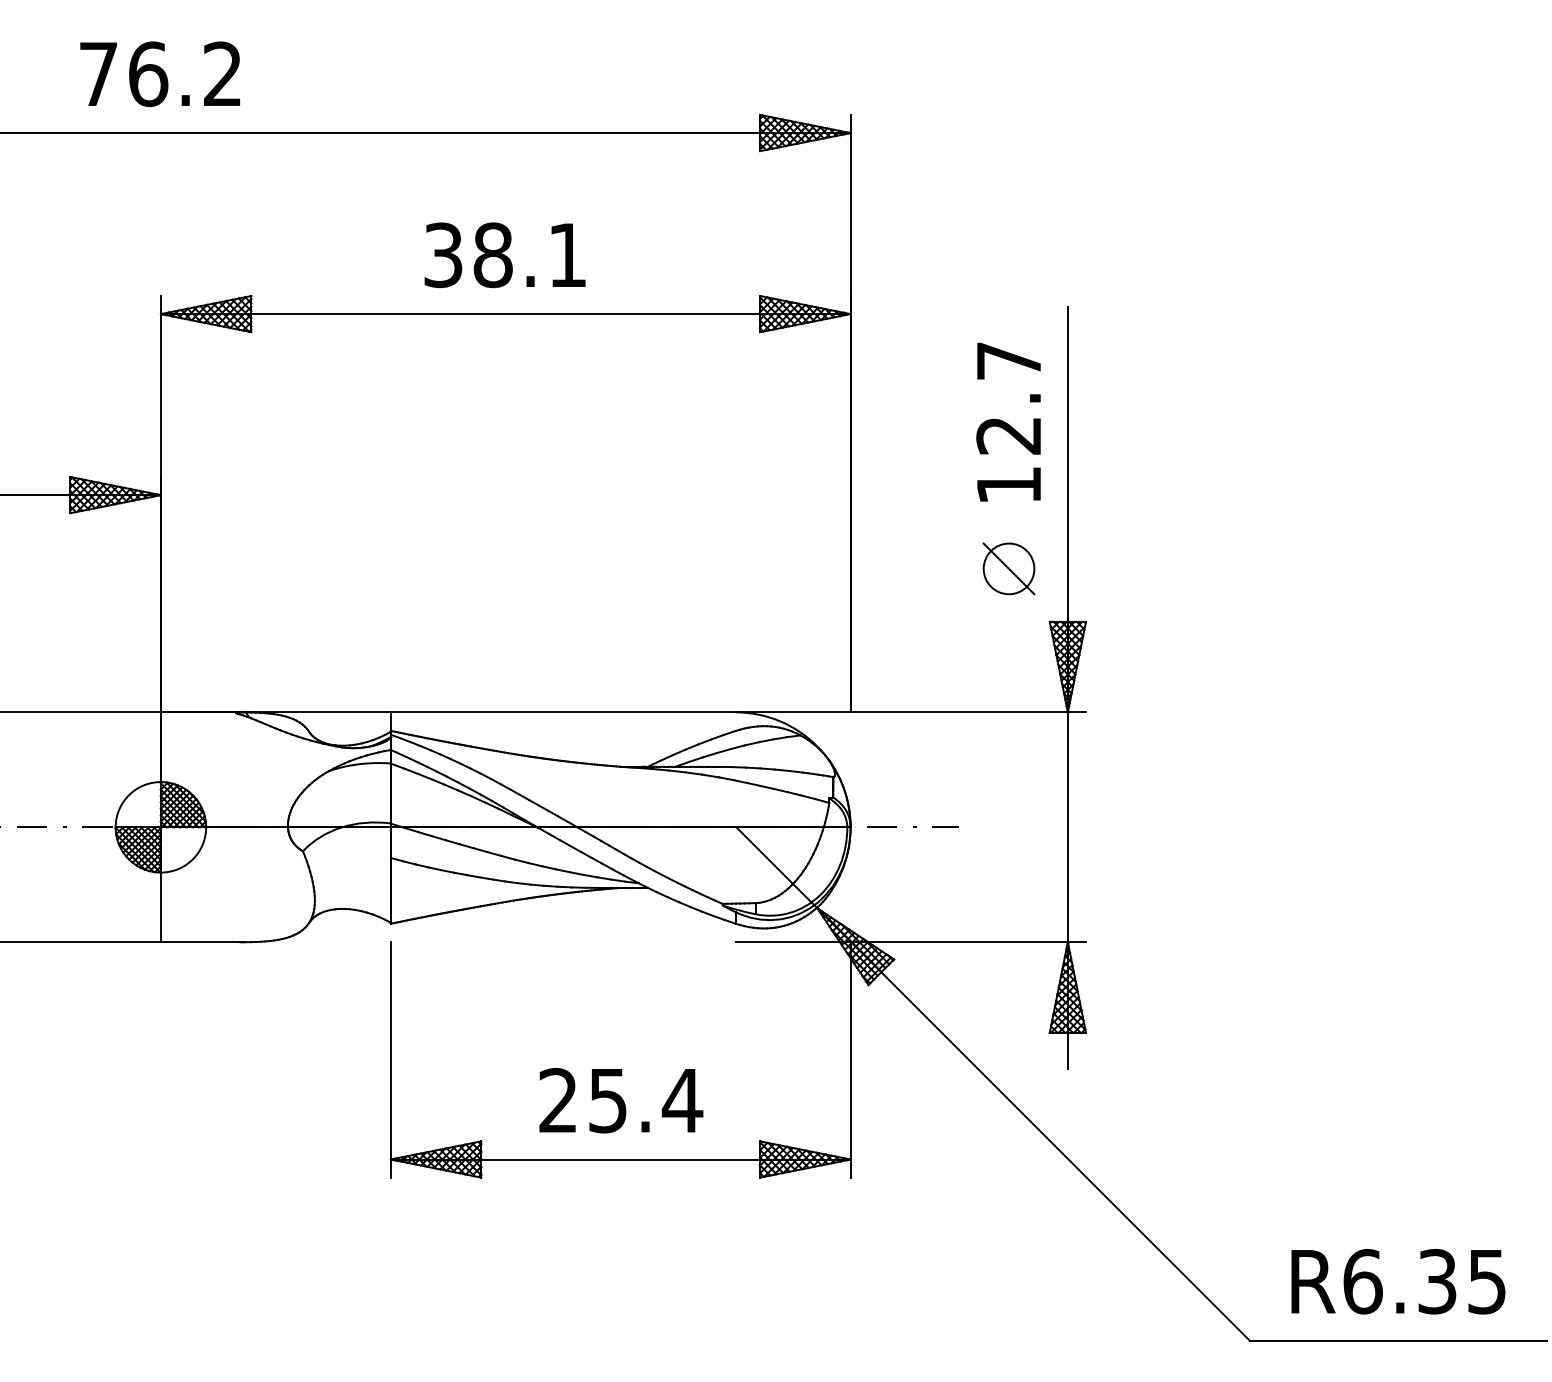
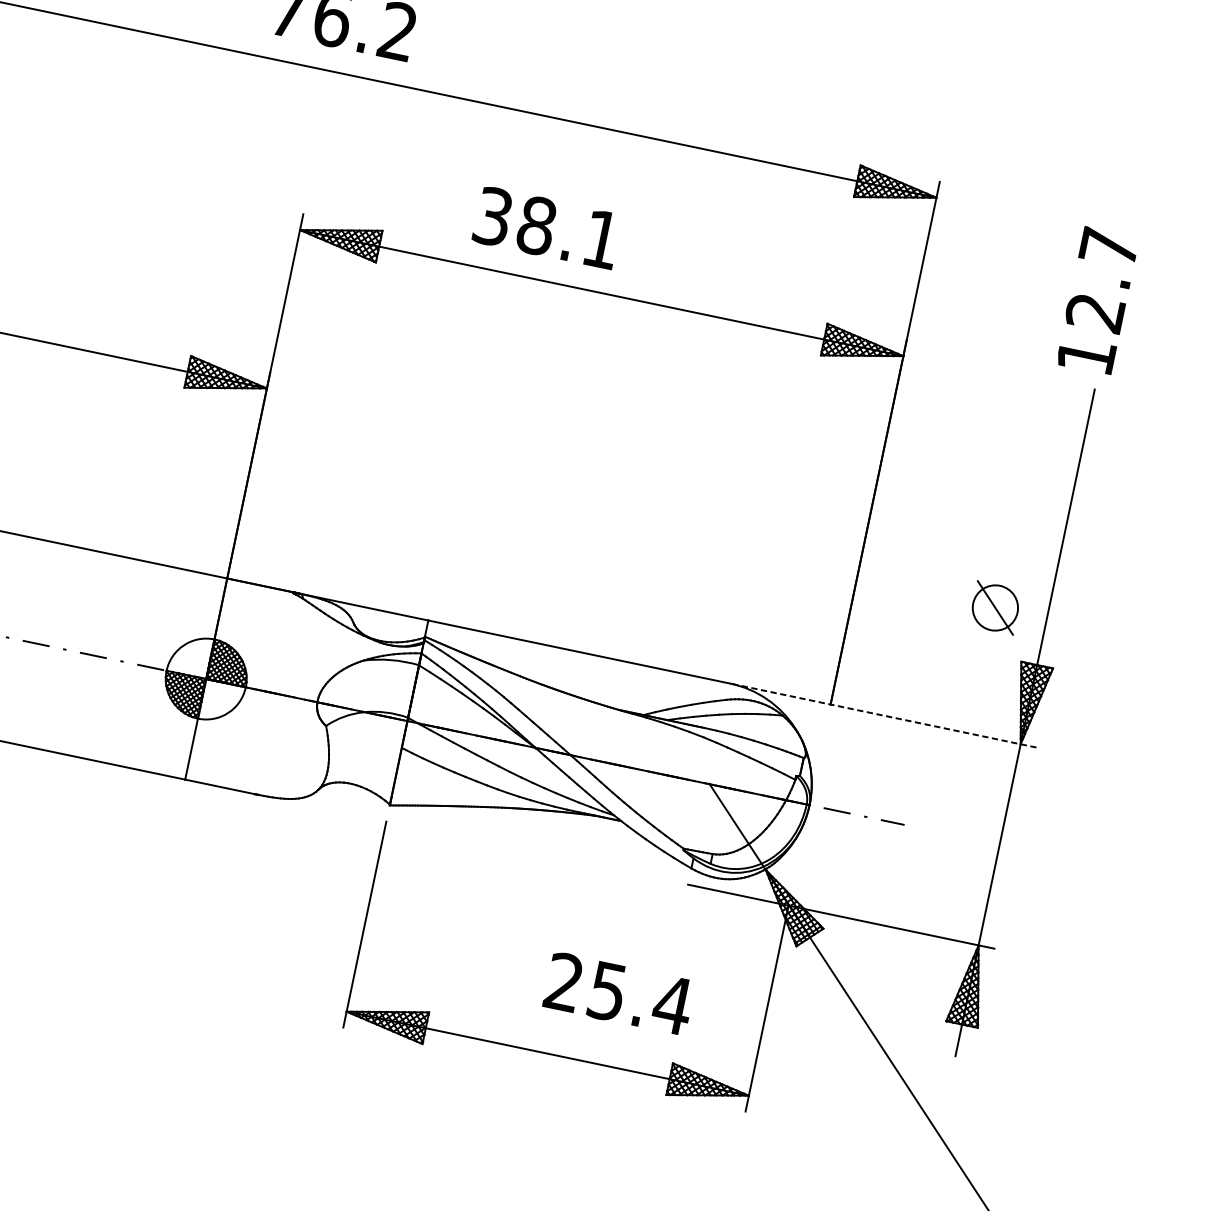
text: (504, 255) -> (546, 228), moved
text: (1008, 421) -> (1097, 300), moved
line: (910, 712) -> (882, 715), solid -> dashed
text: (621, 1100) -> (619, 993), moved

